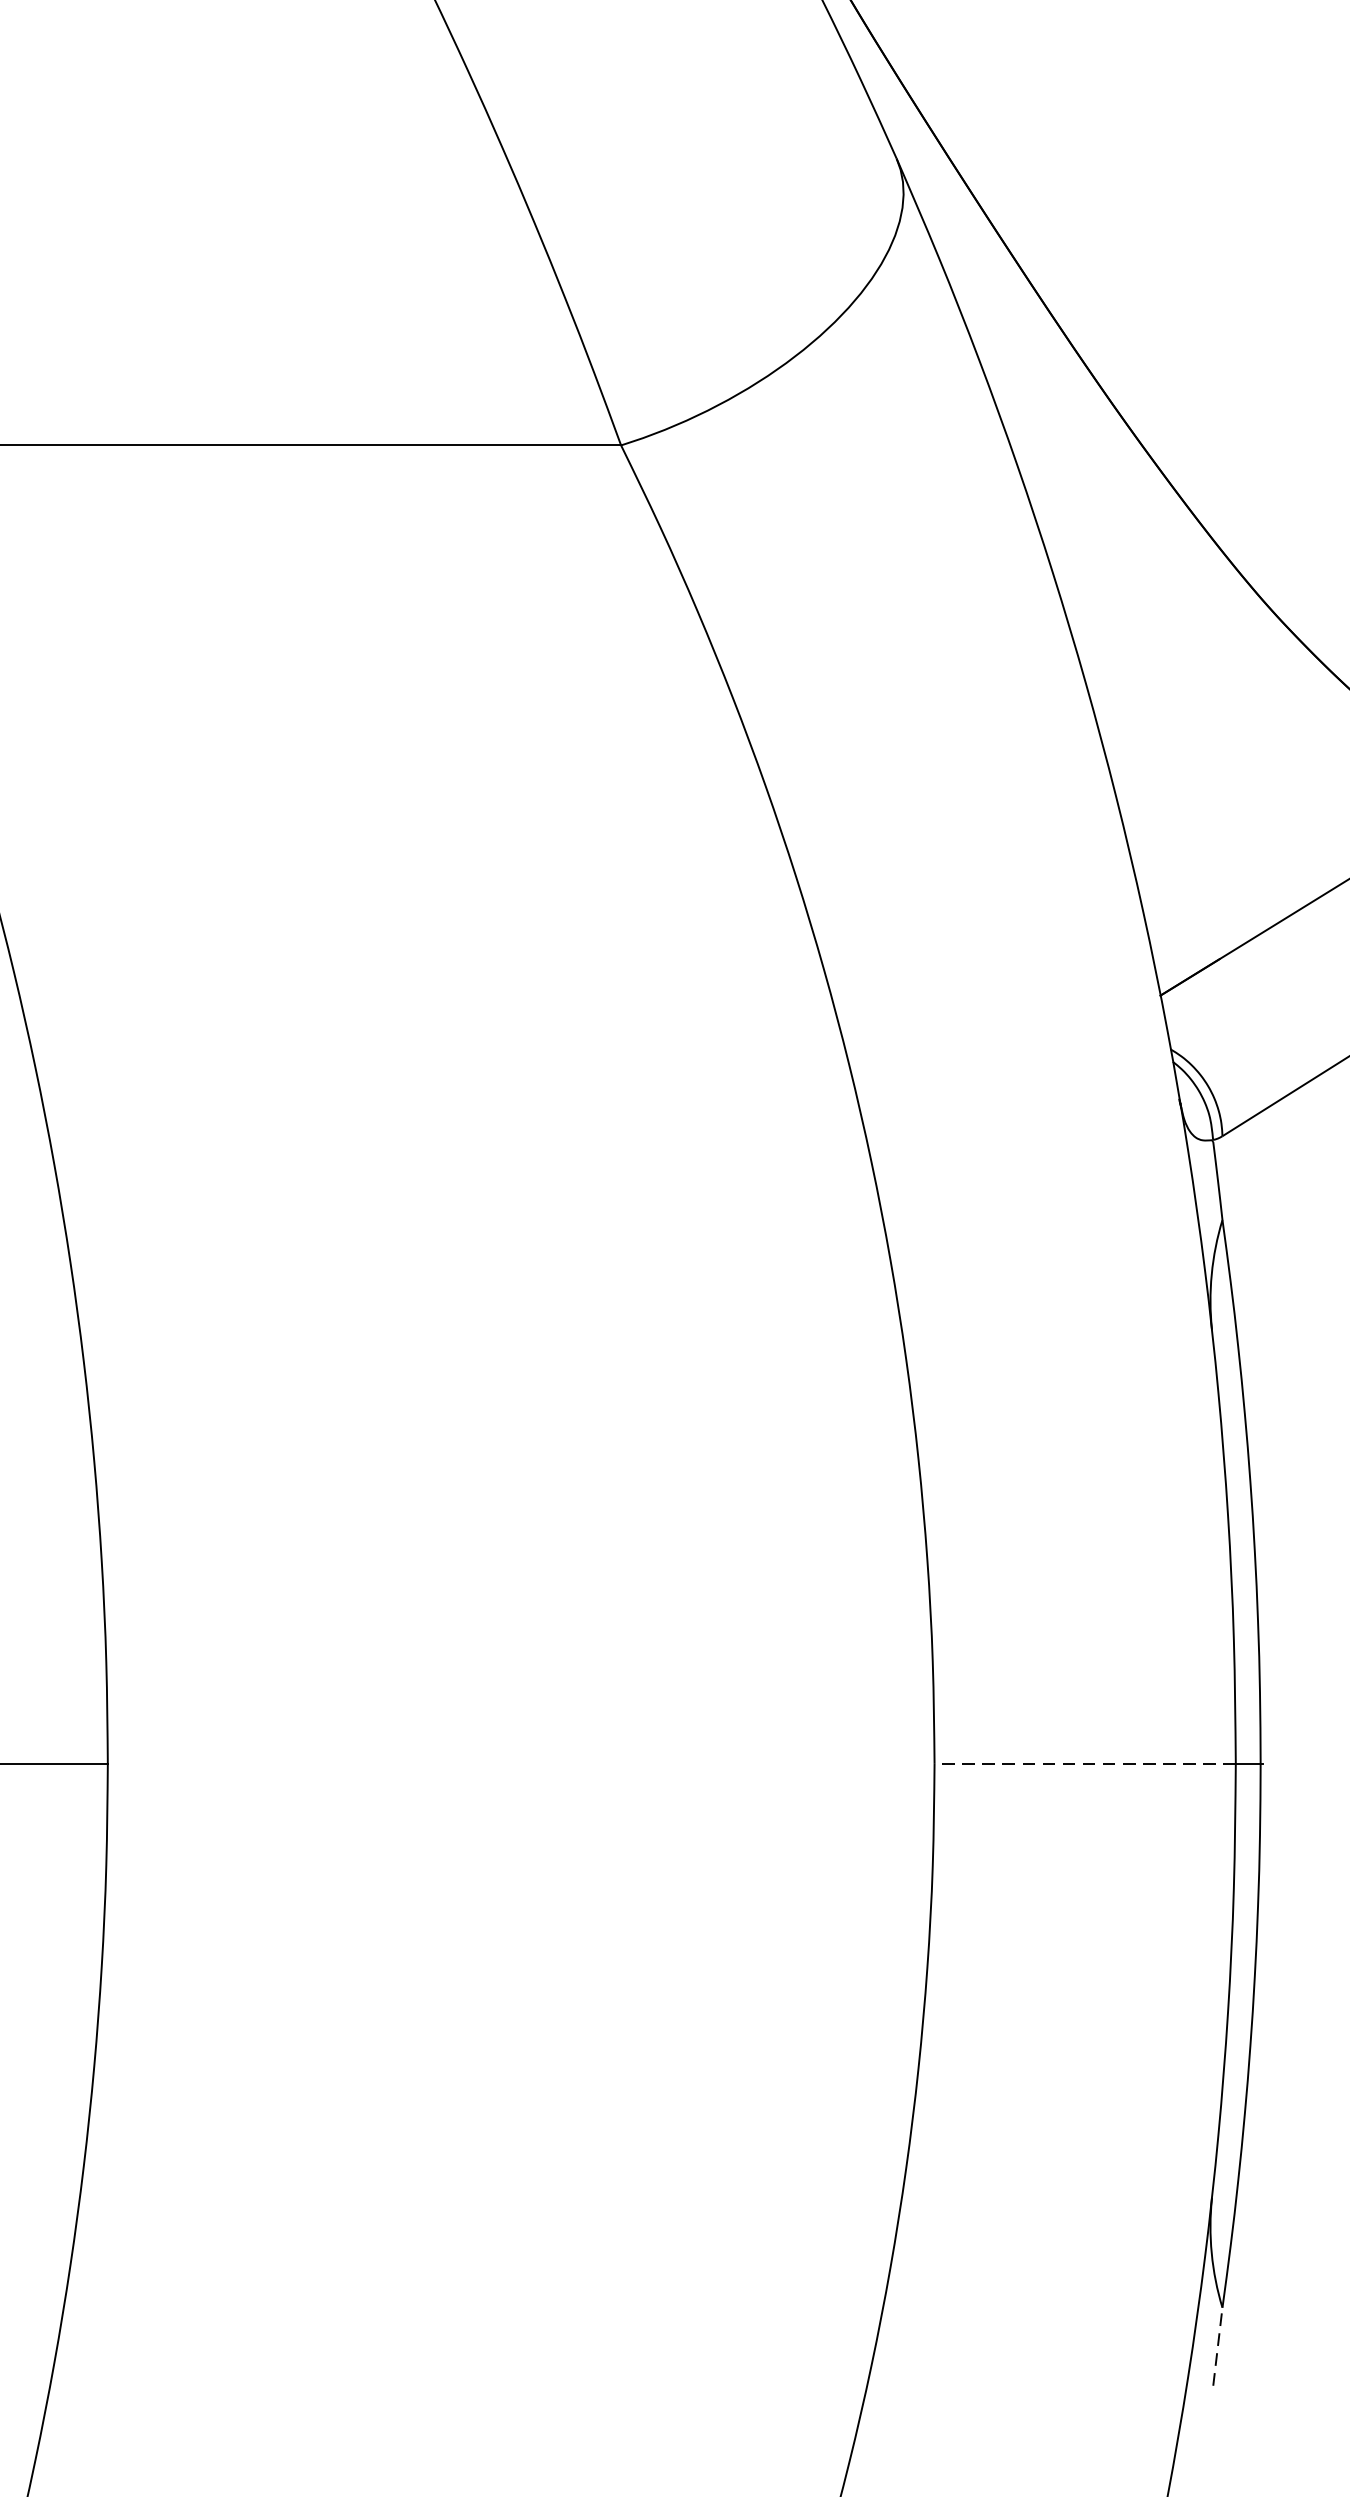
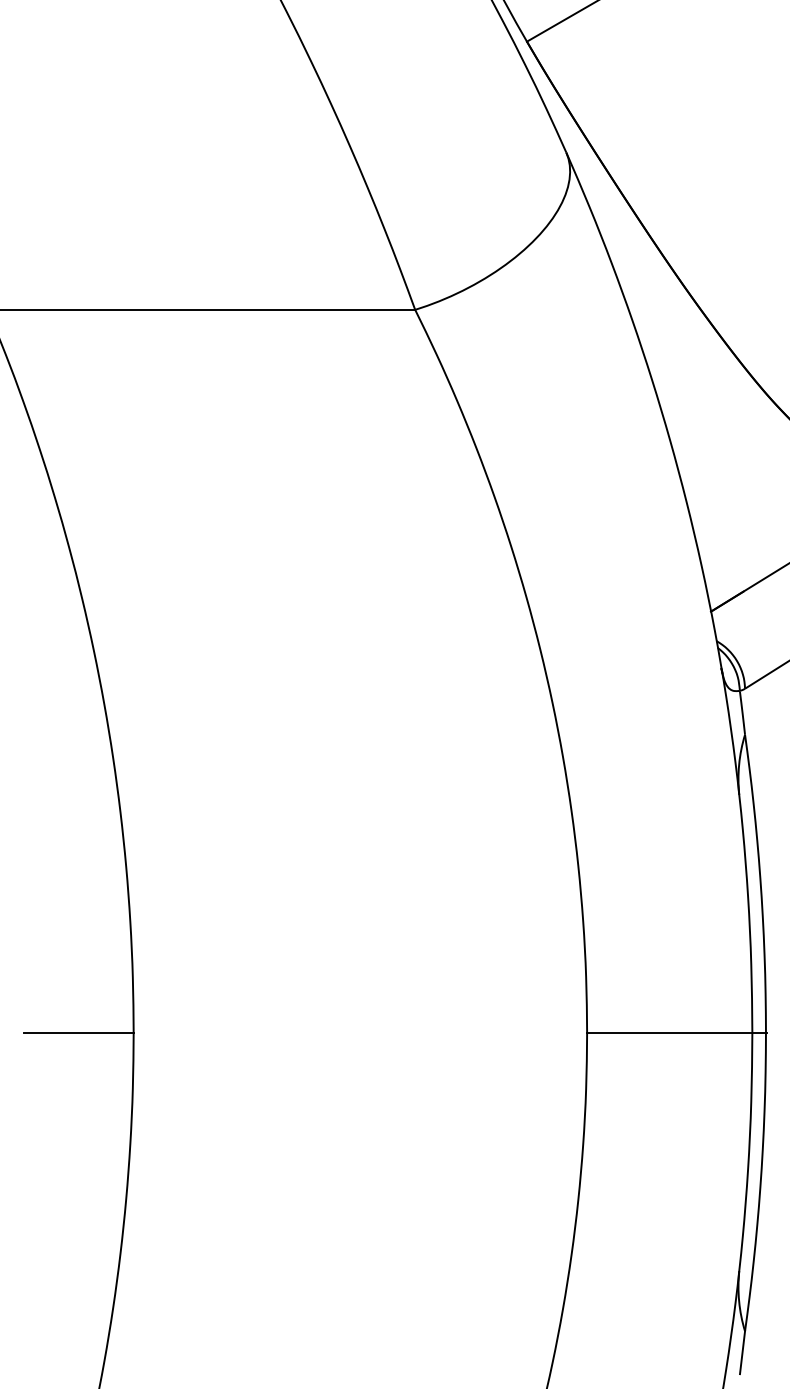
line: (1084, 1764) -> (669, 1033), dashed -> solid
line: (1217, 2346) -> (742, 1352), dashed -> solid

